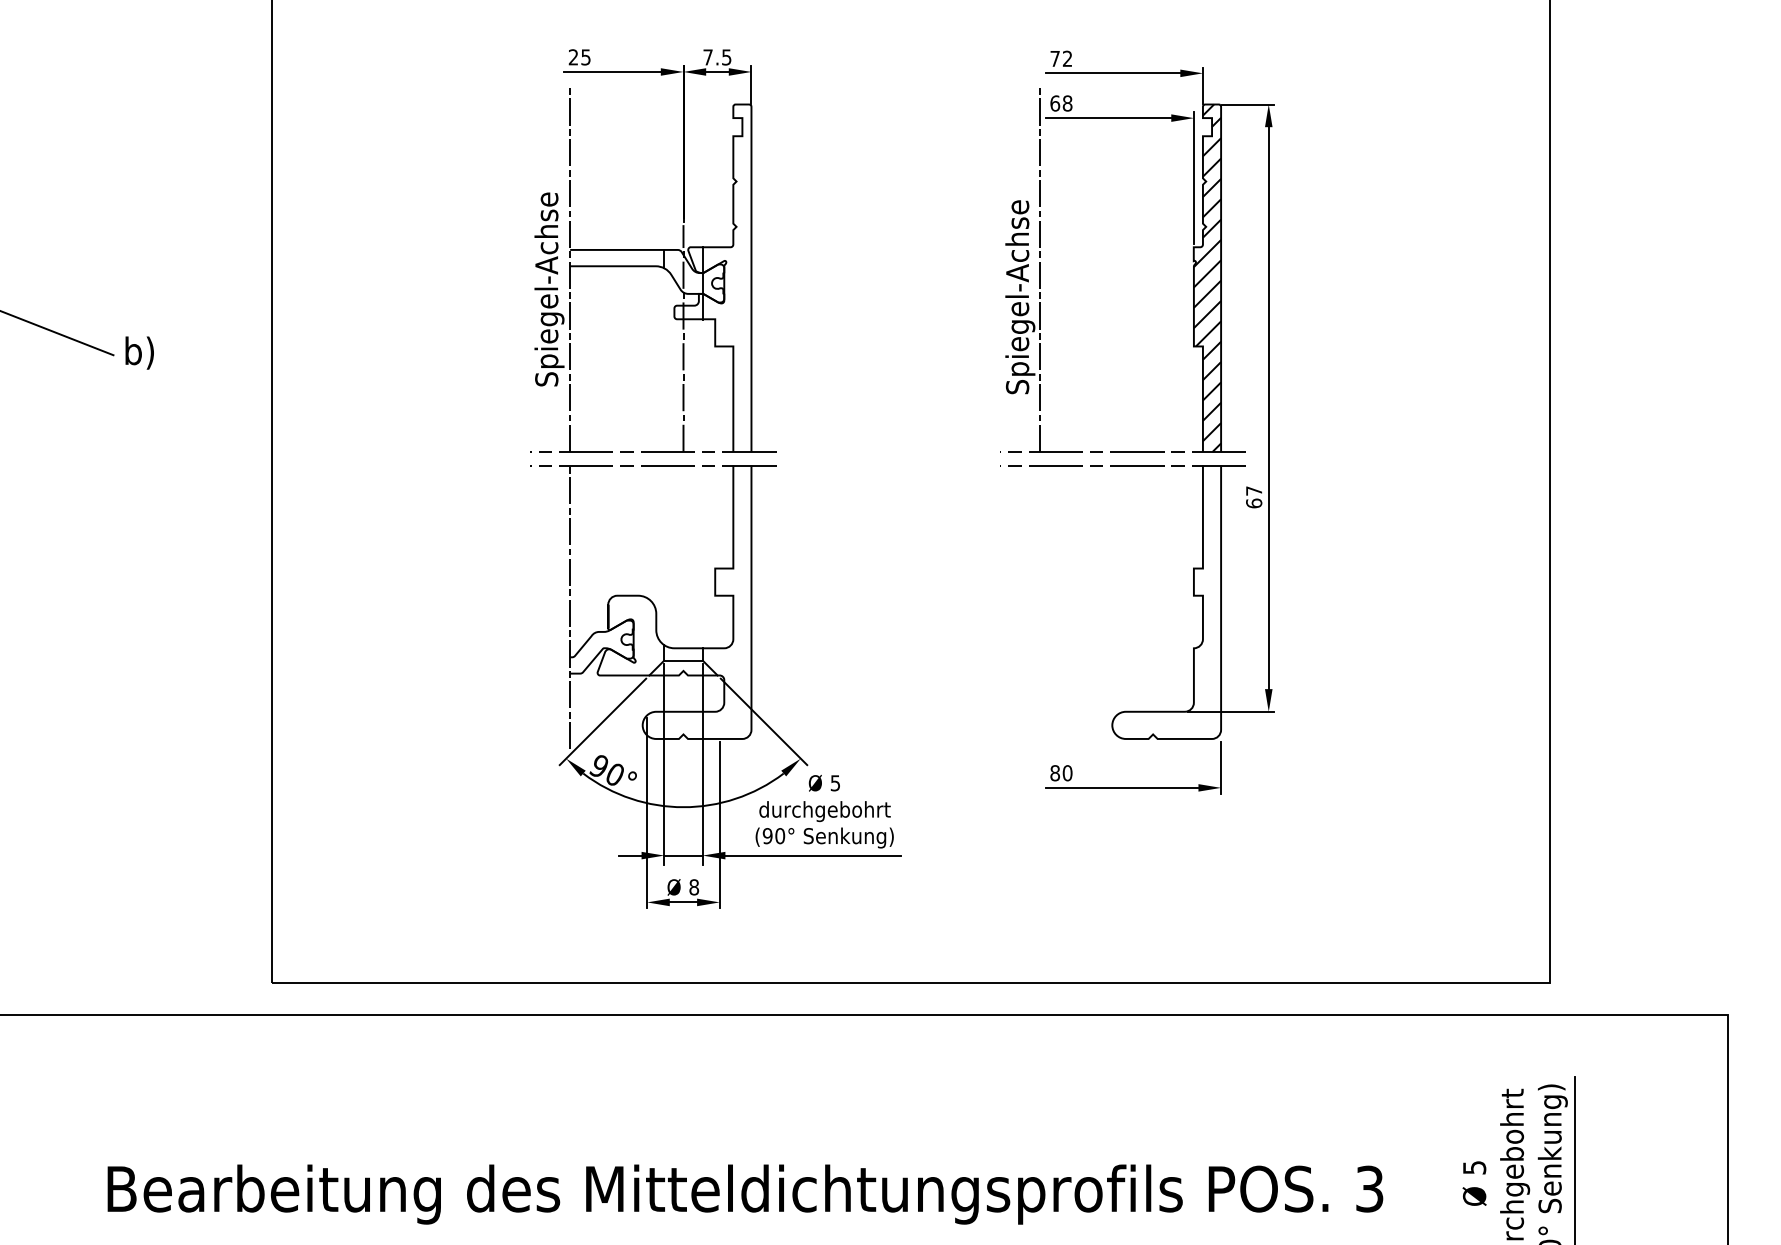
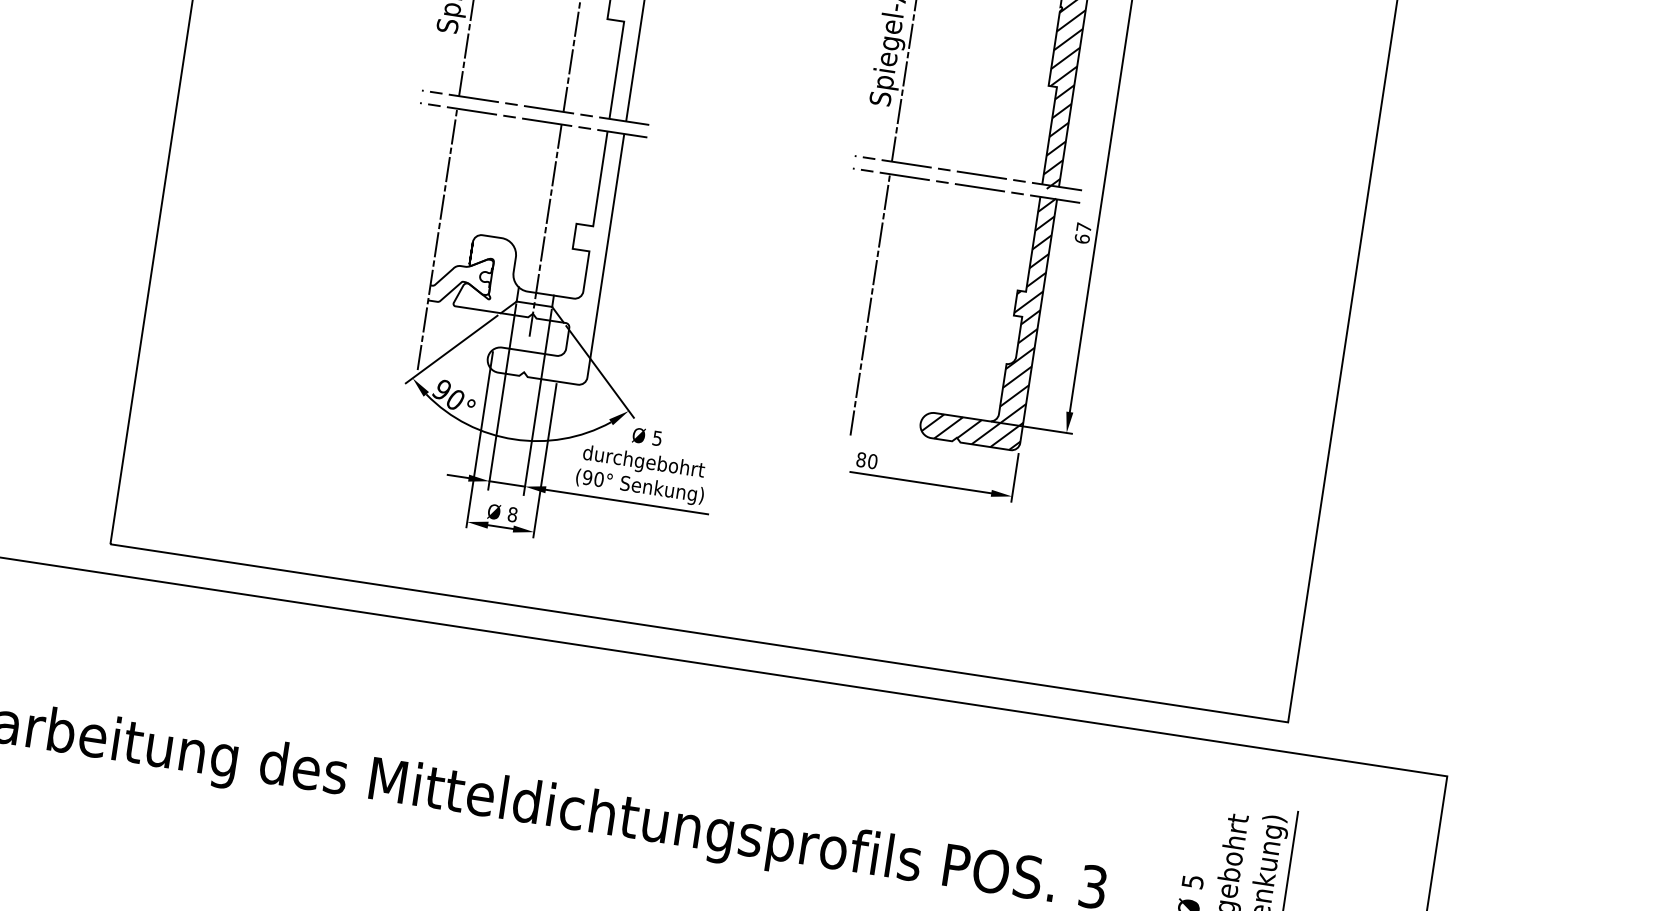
line: (683, 580) -> (545, 230), added
hatch: (1167, 594) -> (989, 310), added
line: (1039, 607) -> (869, 304), added

